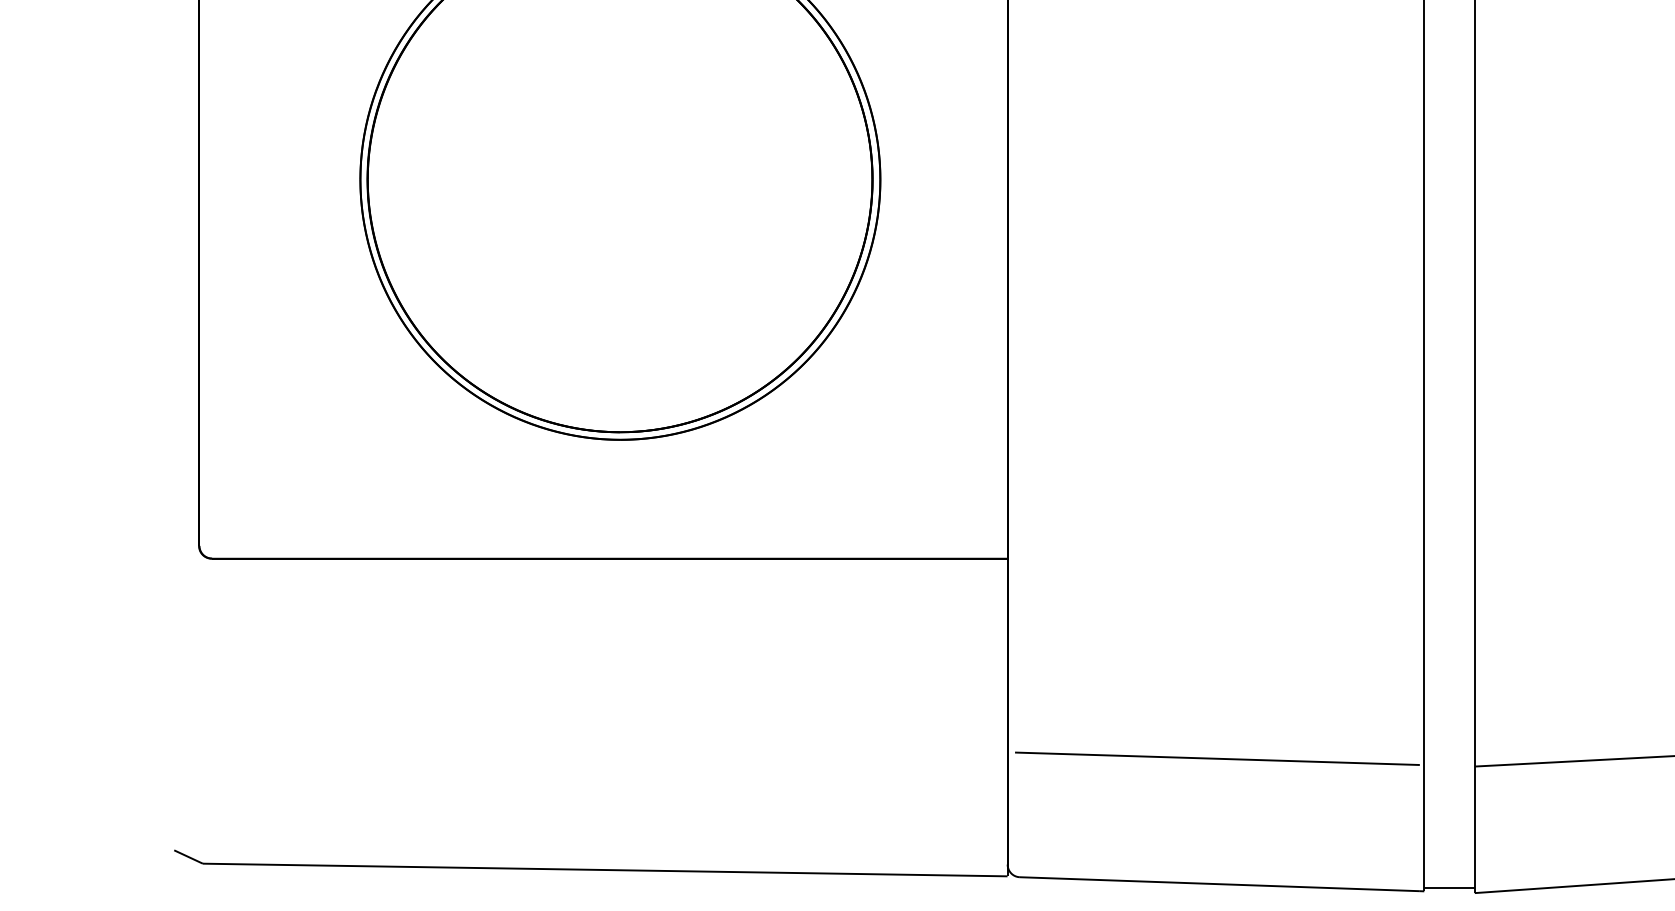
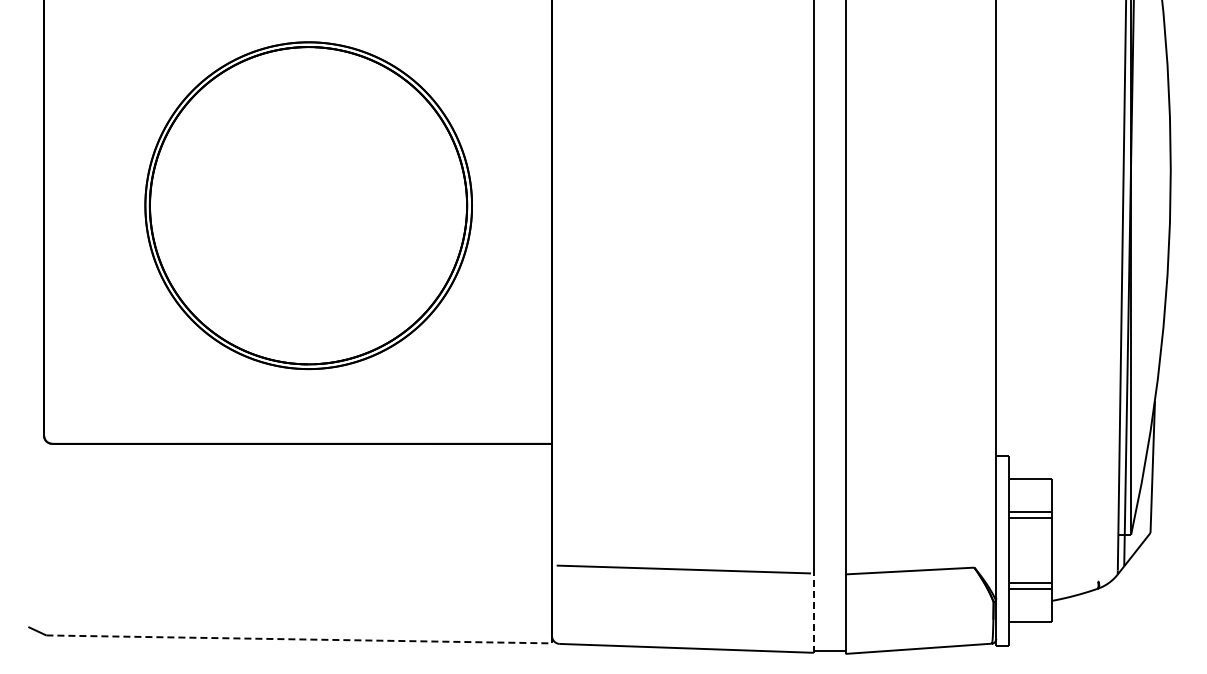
line: (1423, 828) -> (813, 613), solid -> dashed
line: (605, 870) -> (299, 639), solid -> dashed

